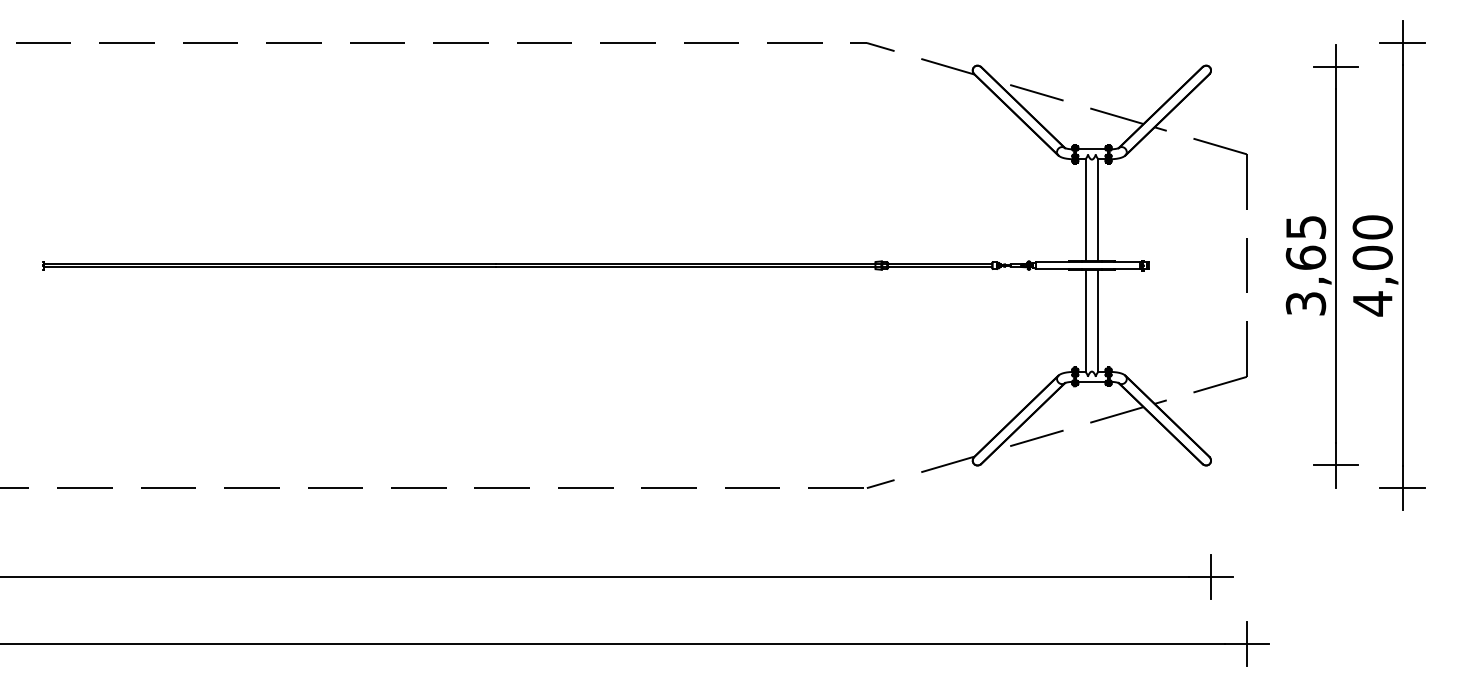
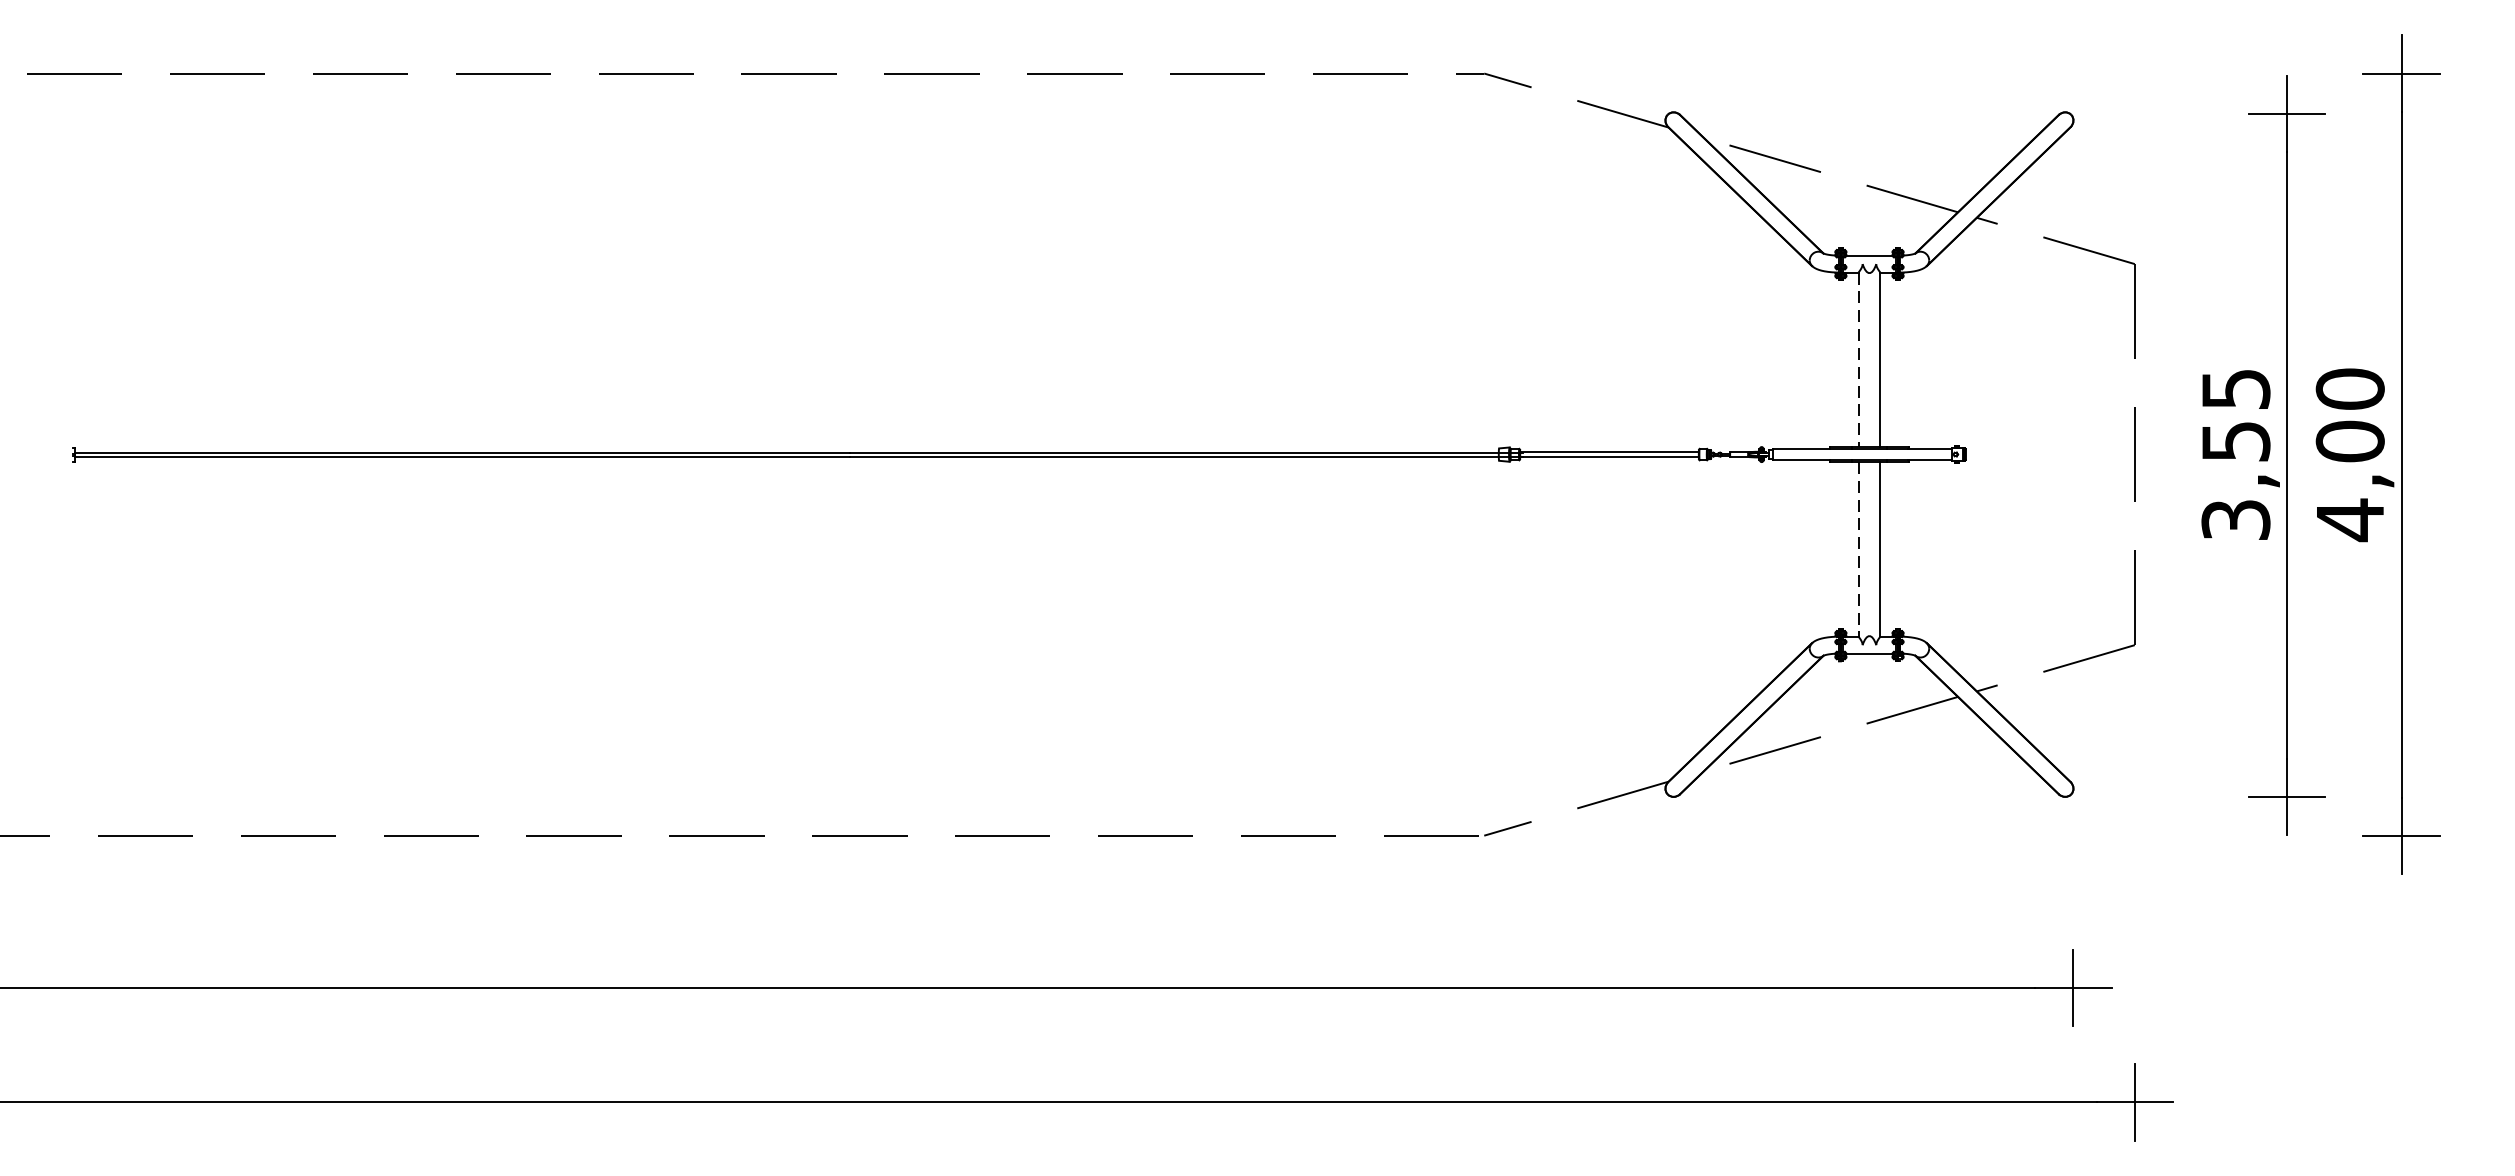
line: (1085, 210) -> (1858, 360), solid -> dashed
text: (1305, 257) -> (2235, 440), 3,65 -> 3,55
line: (1085, 321) -> (1858, 550), solid -> dashed

